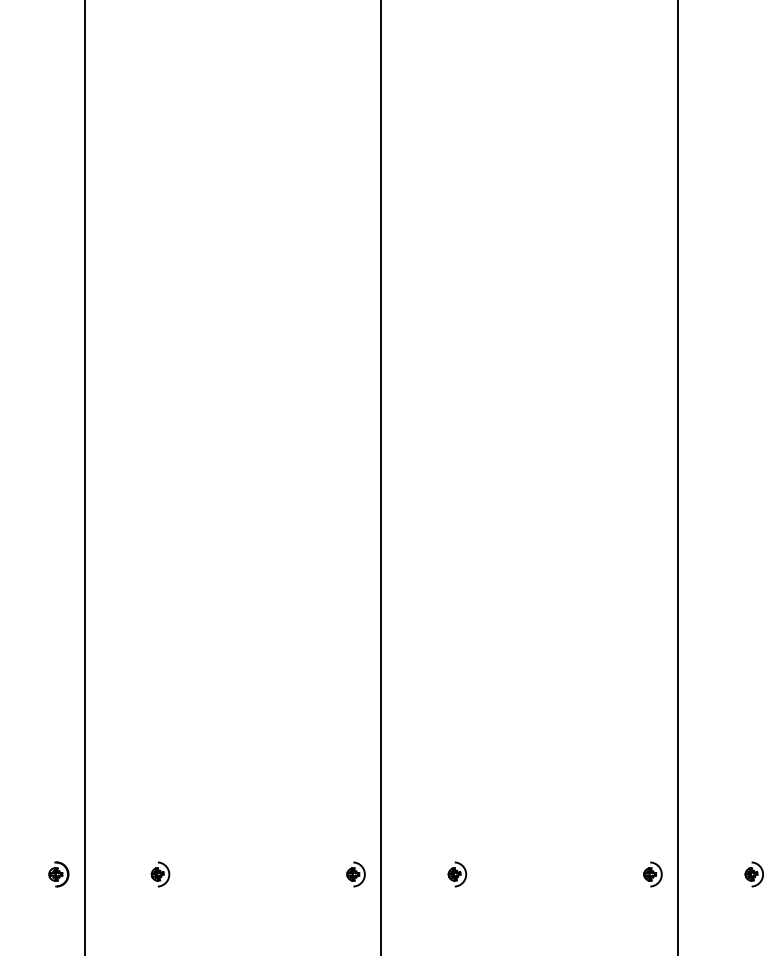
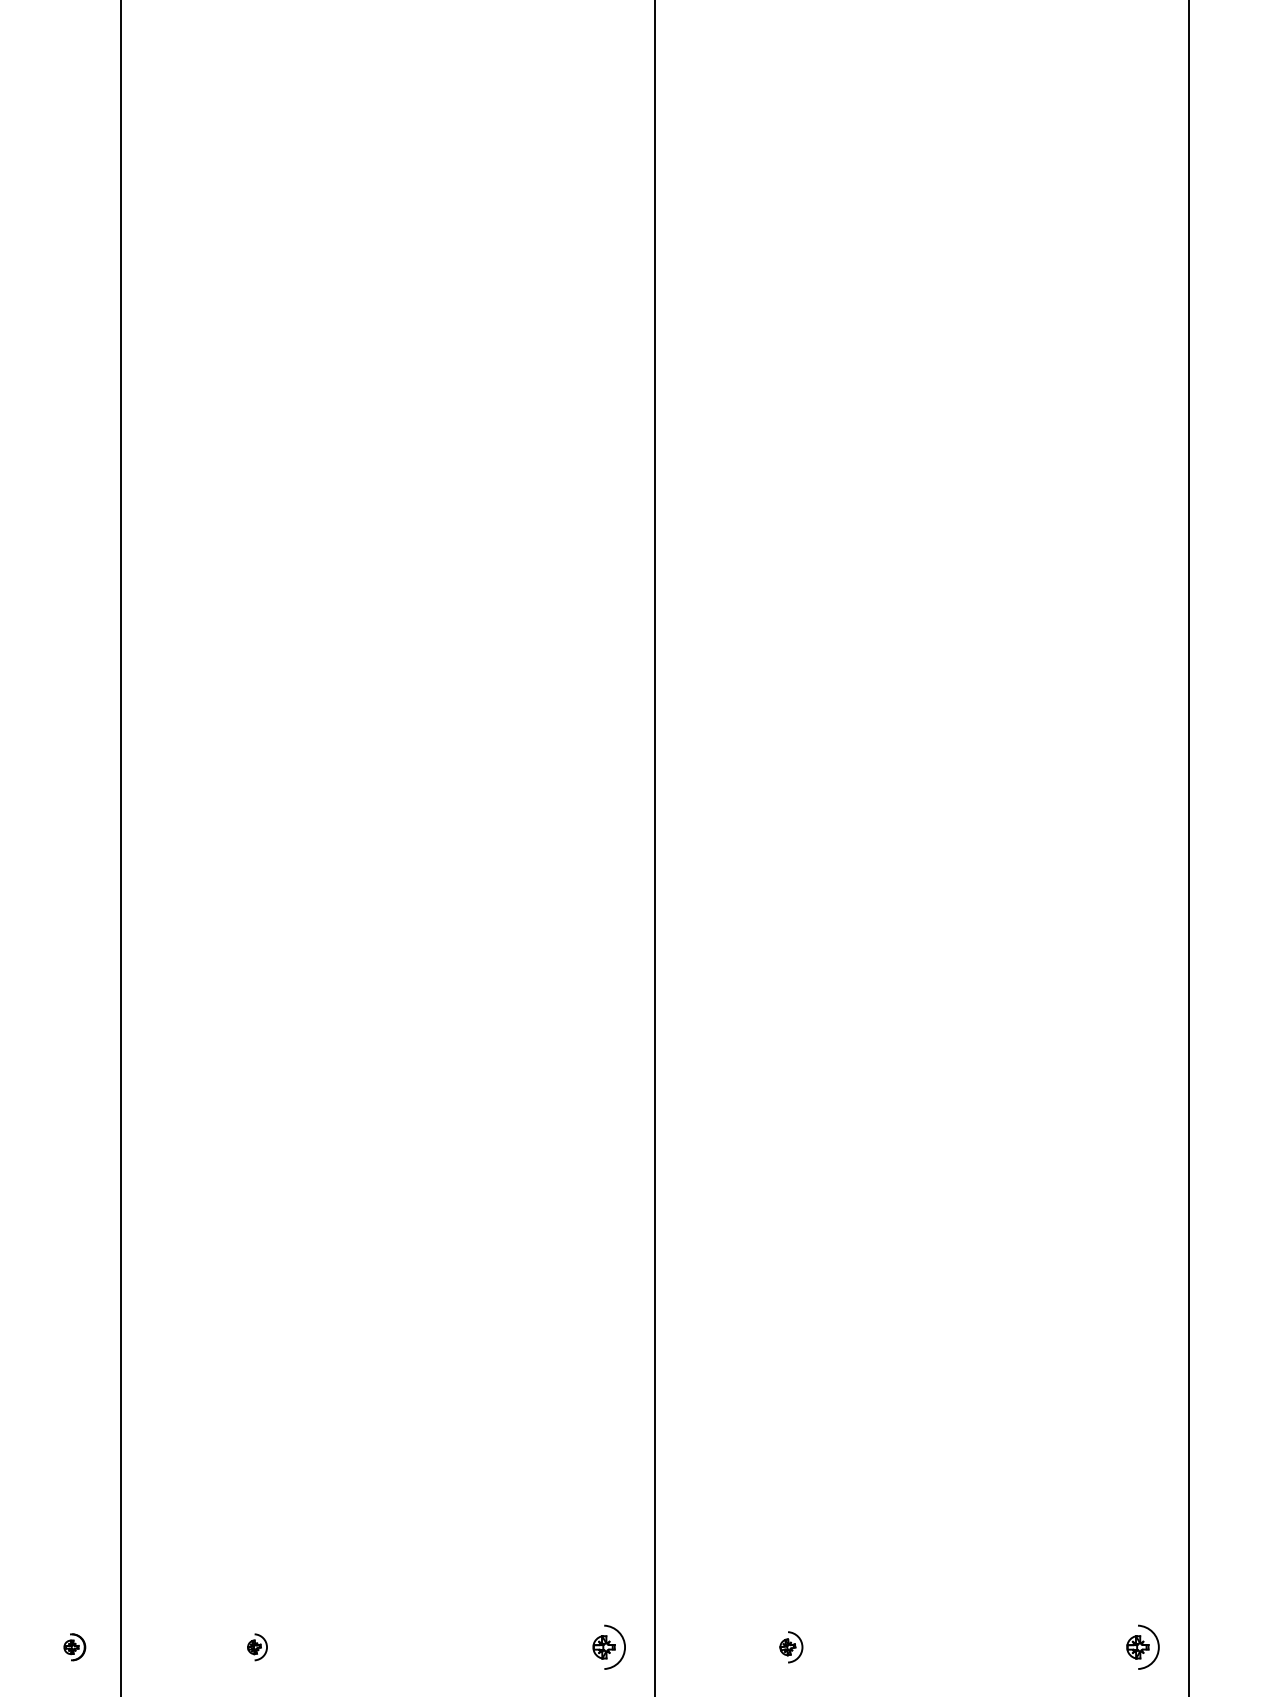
part: (58, 874) -> (74, 1647), size x0.6
part: (160, 874) -> (257, 1647), size x0.6
part: (457, 874) -> (791, 1647), size x0.7

